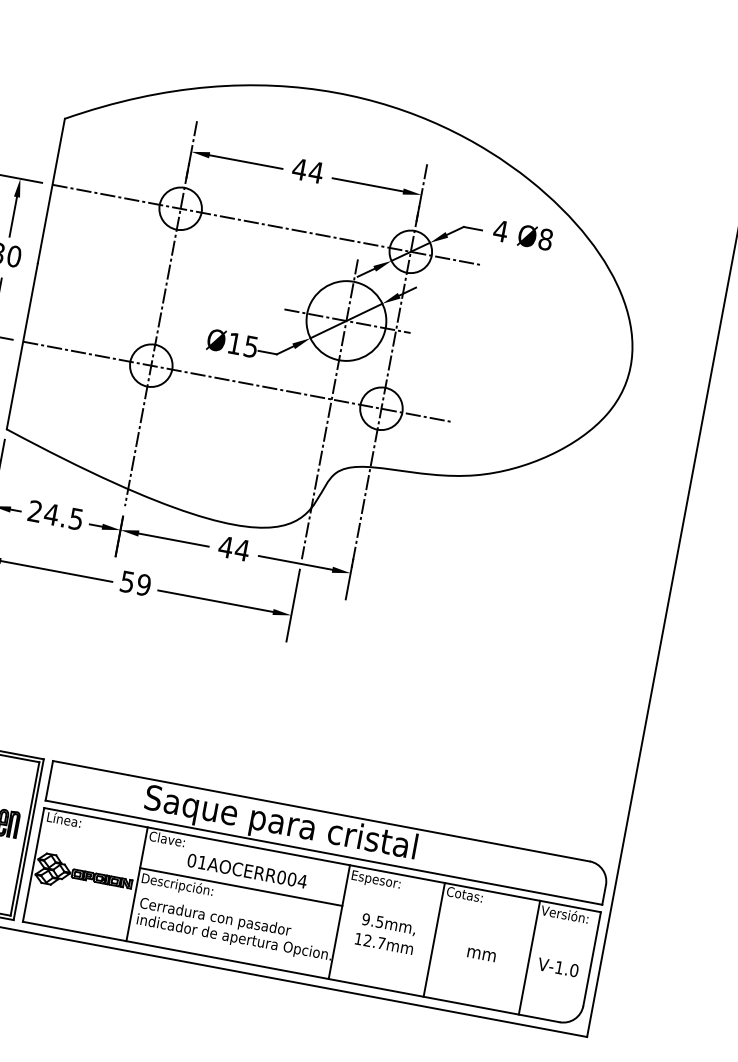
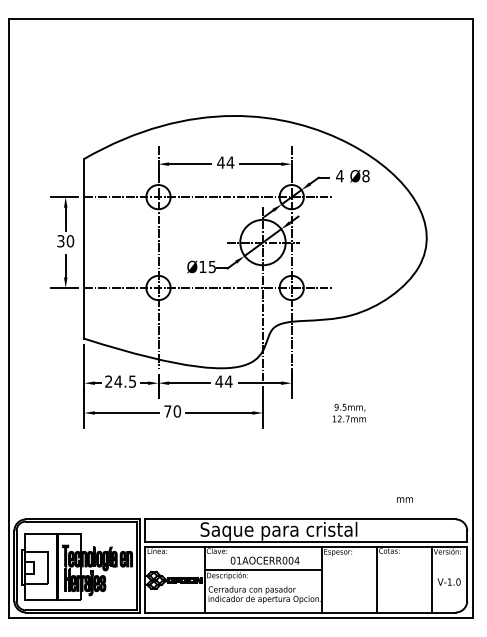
text: (135, 583) -> (172, 411), 59 -> 70
text: (384, 932) -> (348, 412), moved
text: (480, 953) -> (404, 499), moved

